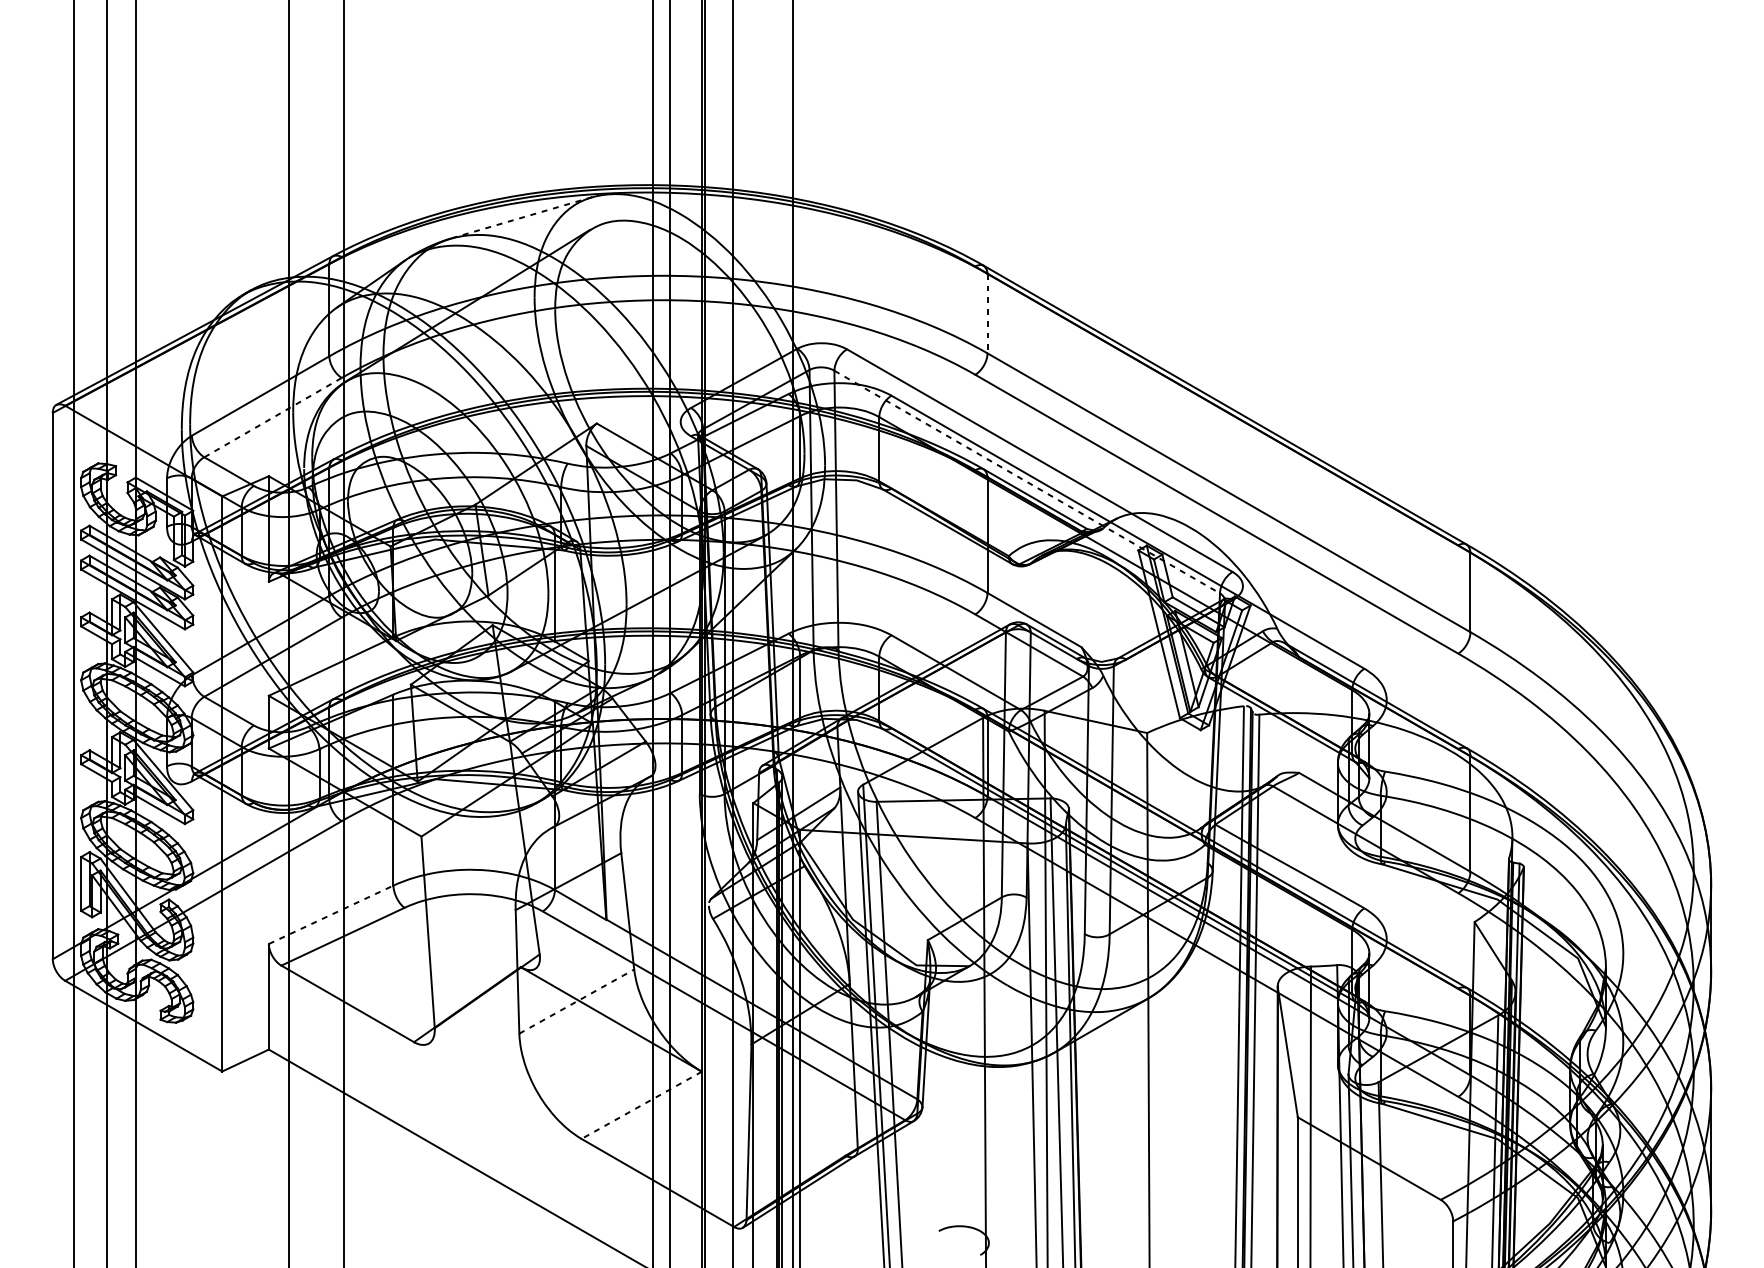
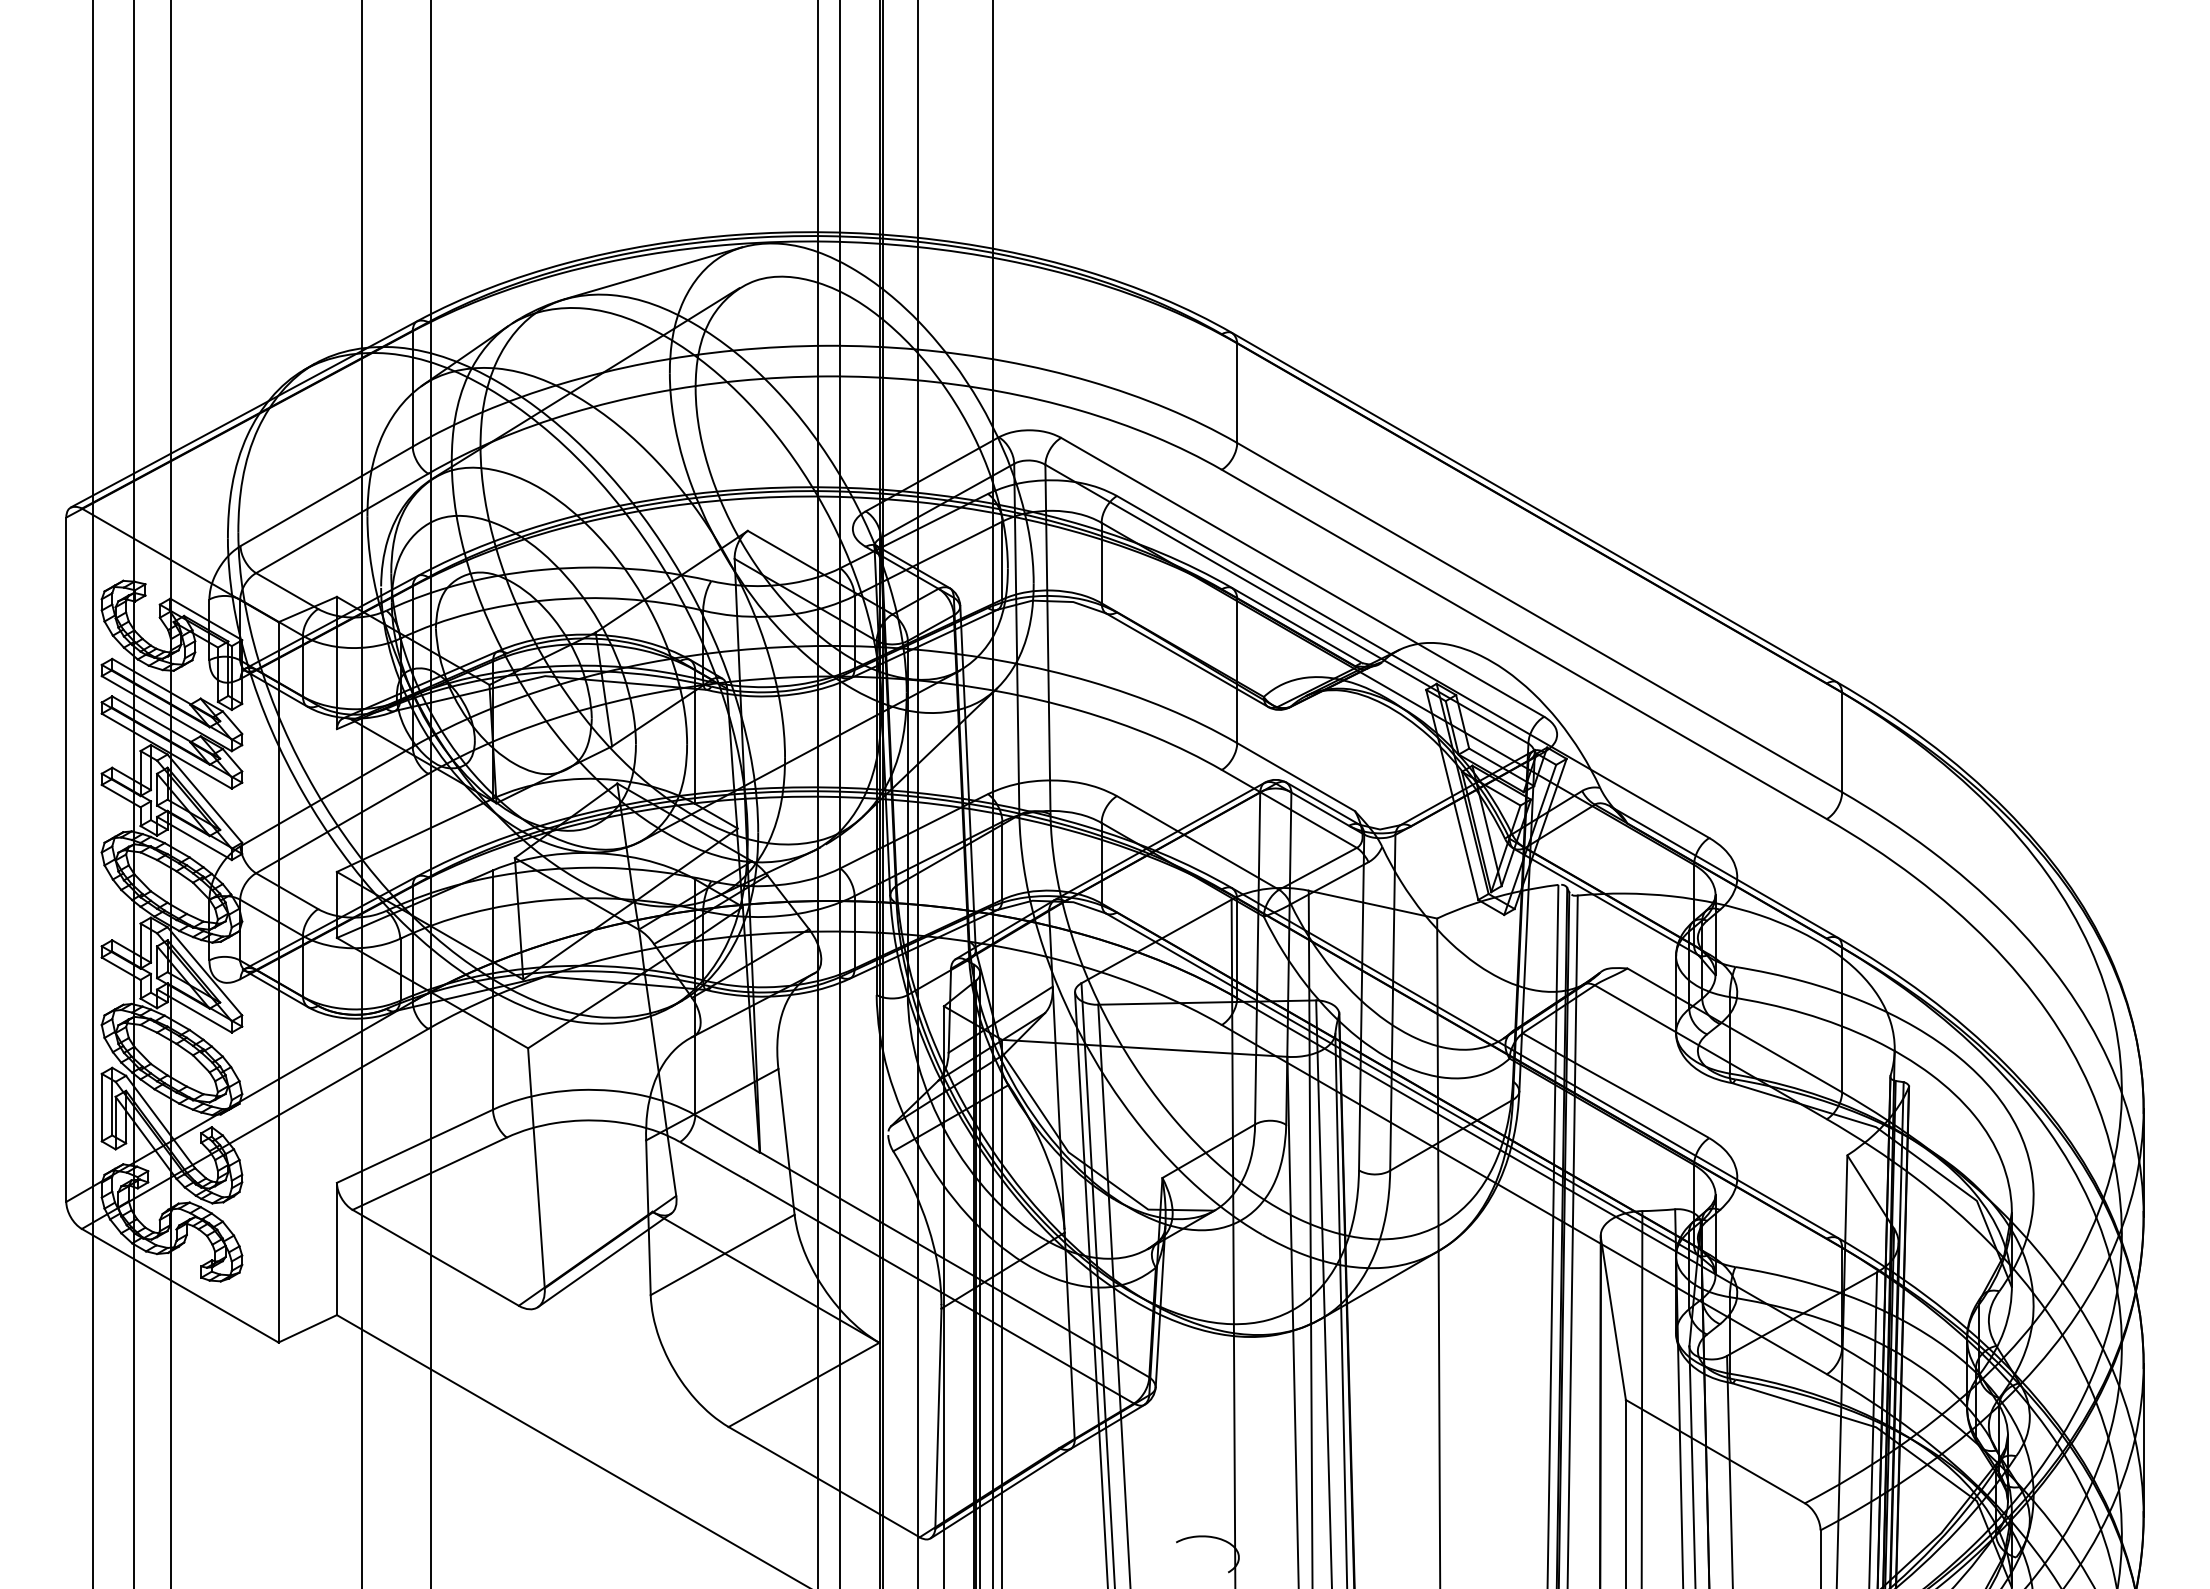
line: (521, 218) -> (653, 273), dashed -> solid
line: (987, 313) -> (1237, 393), dashed -> solid
line: (273, 417) -> (342, 523), dashed -> solid
line: (1026, 482) -> (1286, 604), dashed -> solid
line: (331, 915) -> (415, 1146), dashed -> solid
line: (577, 1001) -> (723, 1254), dashed -> solid
line: (482, 1006) -> (604, 1260), added
line: (641, 1105) -> (803, 1385), dashed -> solid

